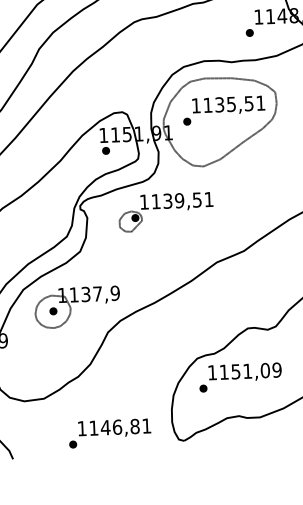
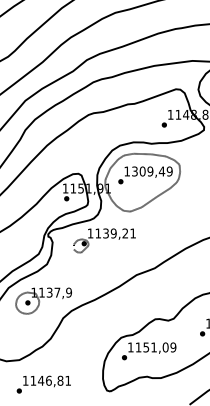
text: (234, 104) -> (152, 171), 1135,51 -> 1309,49
text: (197, 200) -> (125, 233), 1139,51 -> 1139,21
text: (109, 433) -> (43, 384), moved

